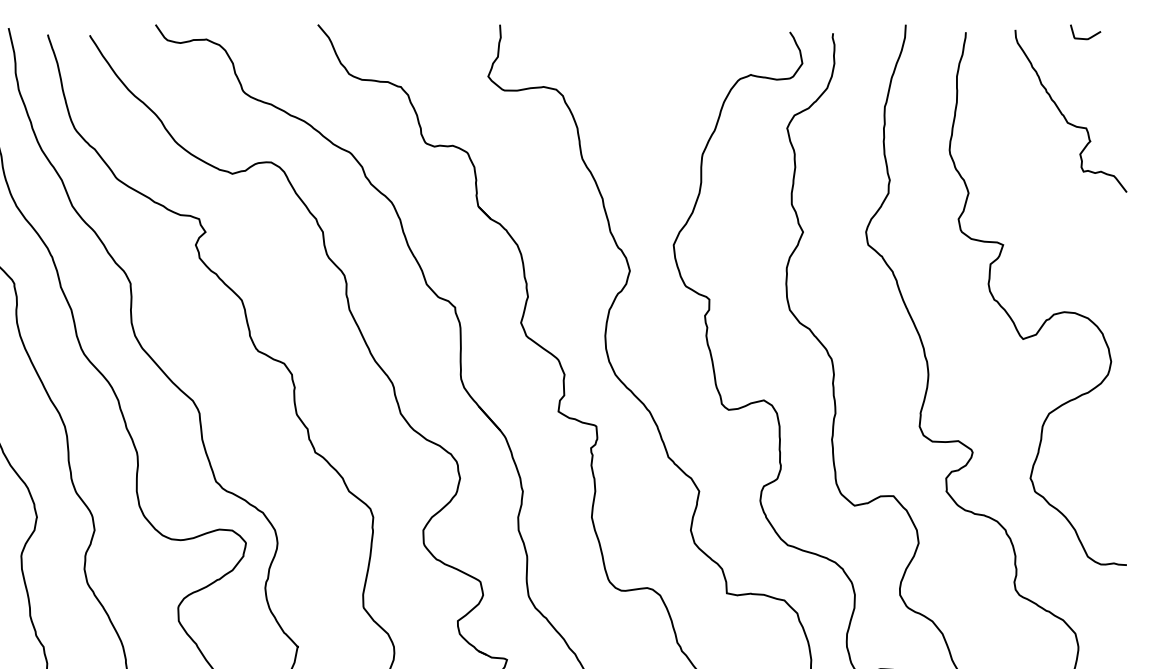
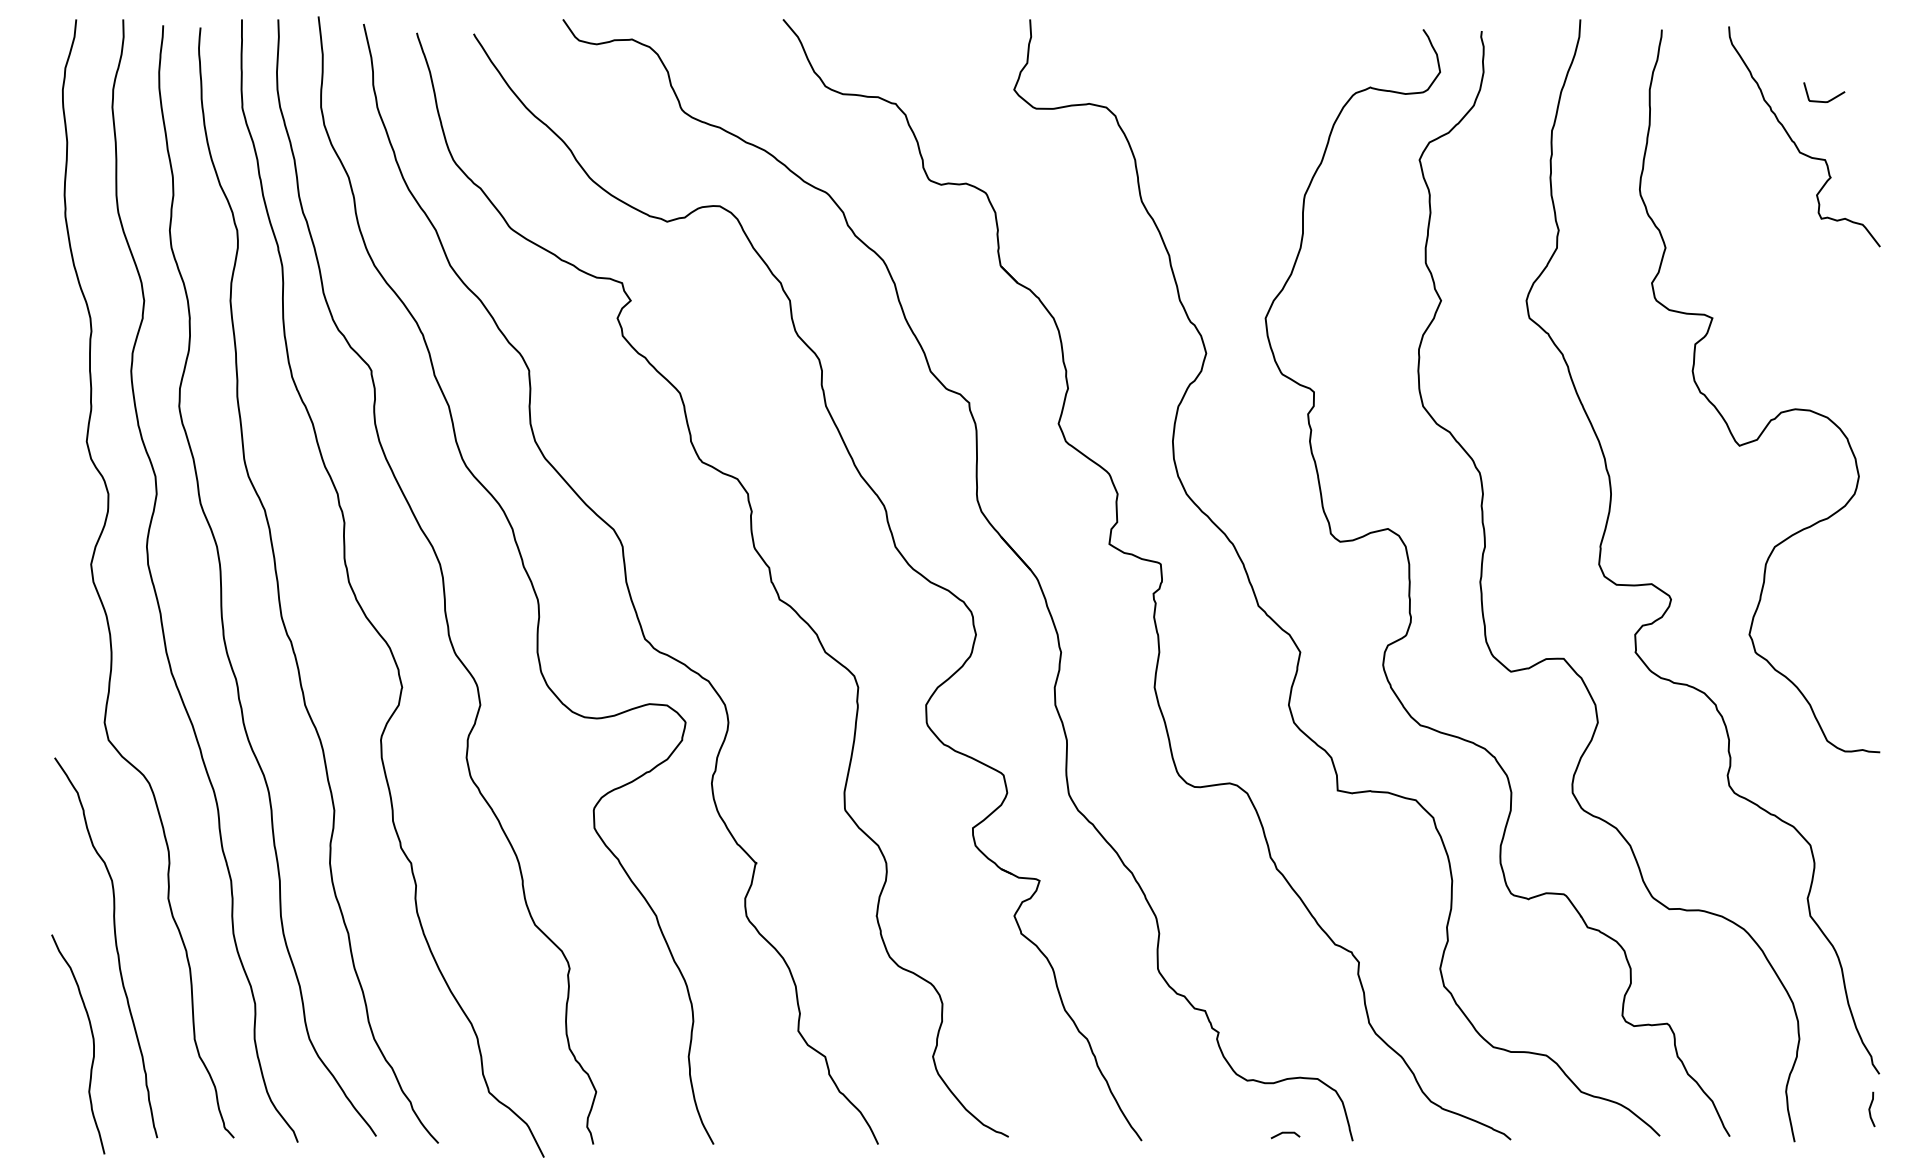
curve: (1082, 38) -> (1820, 100), moved

